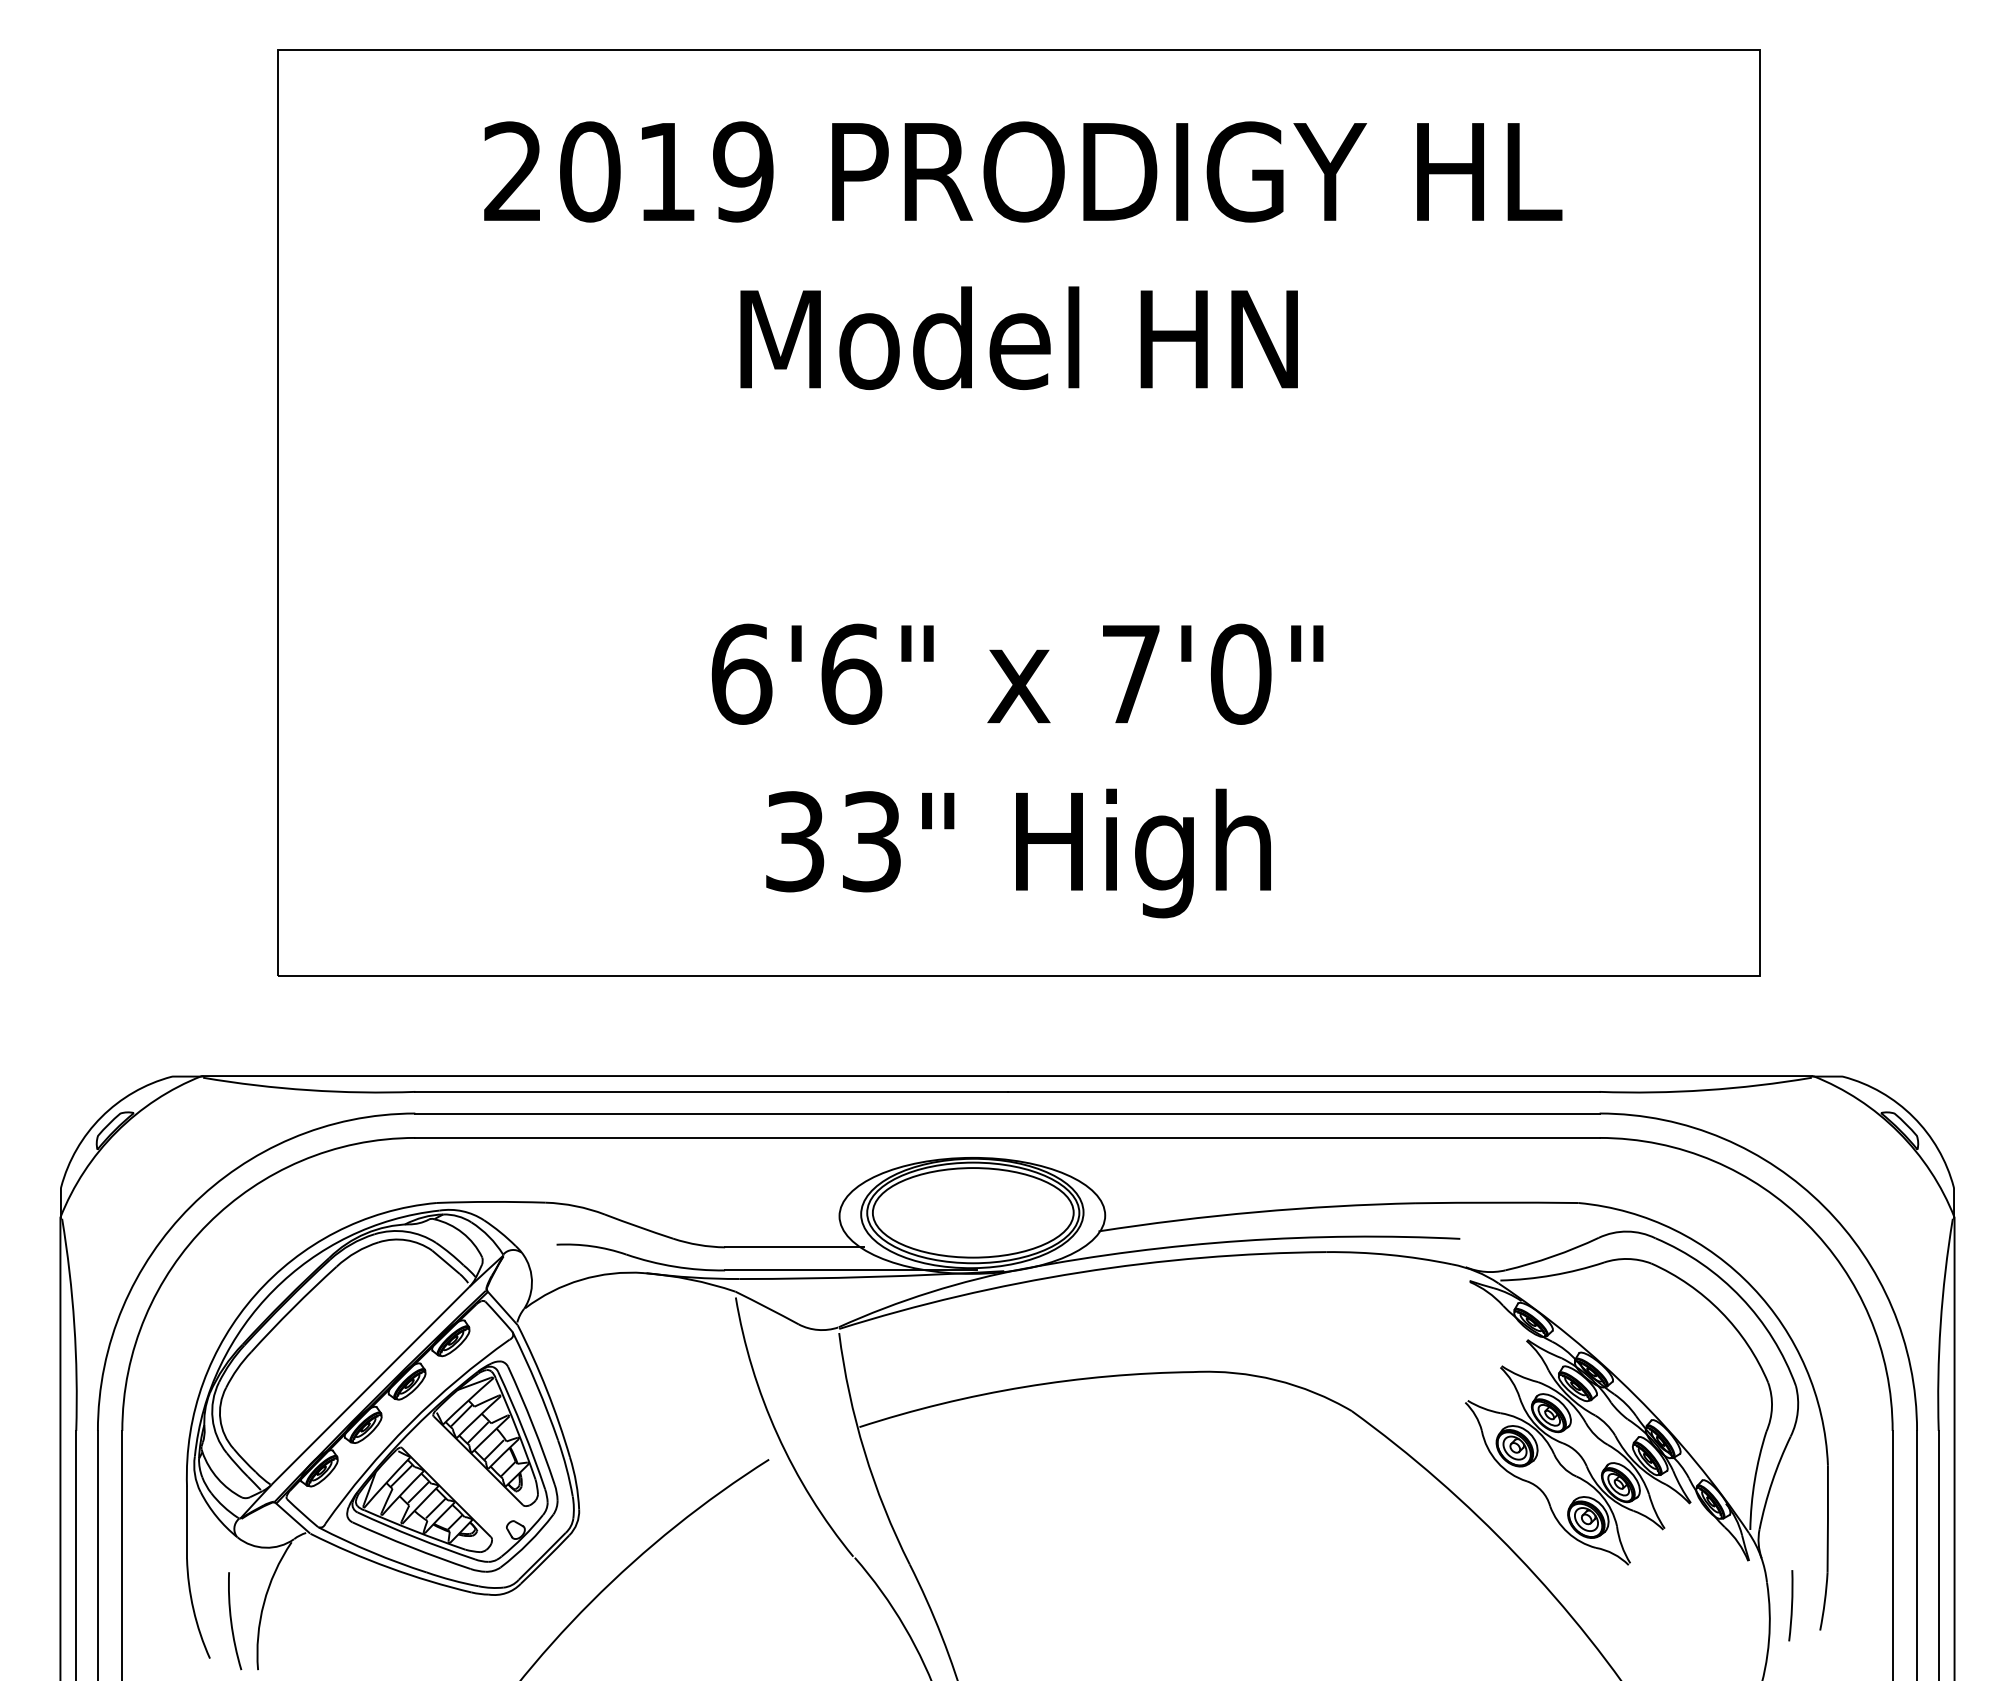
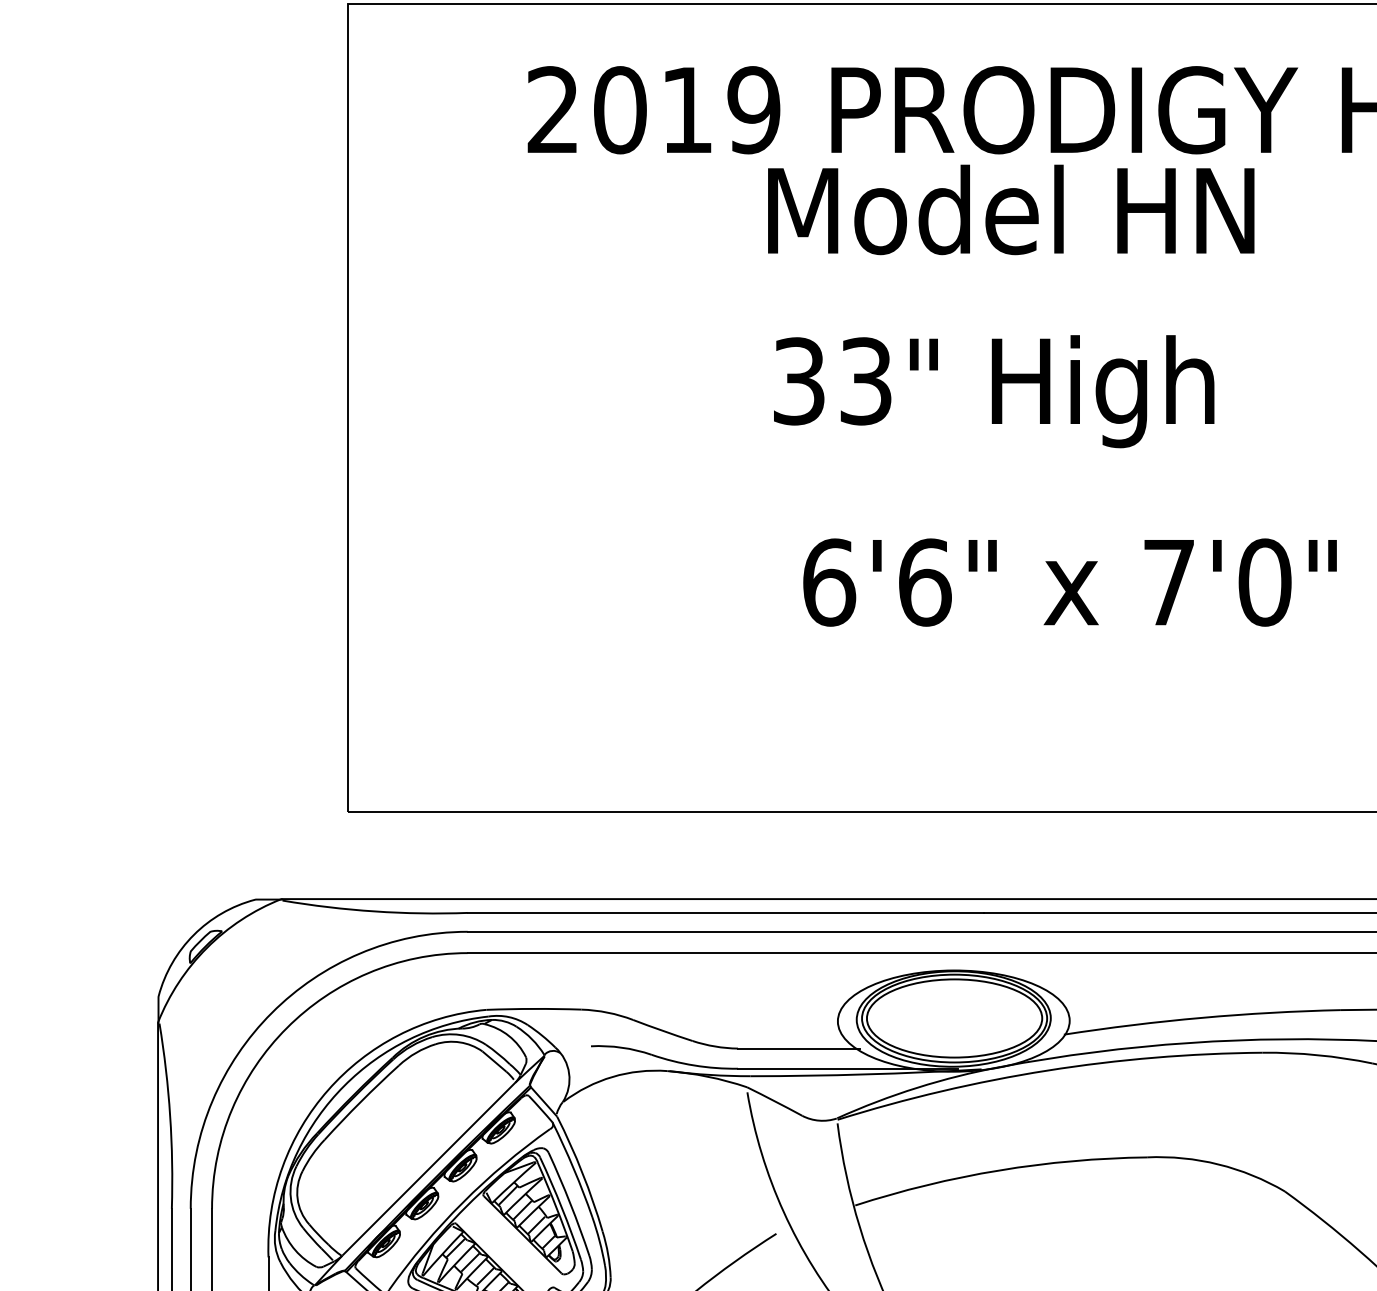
text: (1018, 337) -> (1010, 209), moved
text: (1017, 673) -> (1069, 581), moved
text: (1018, 853) -> (994, 391), moved

